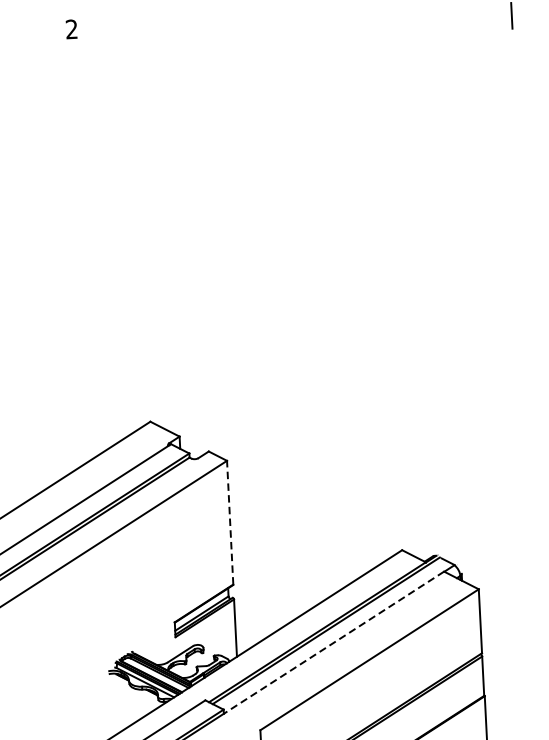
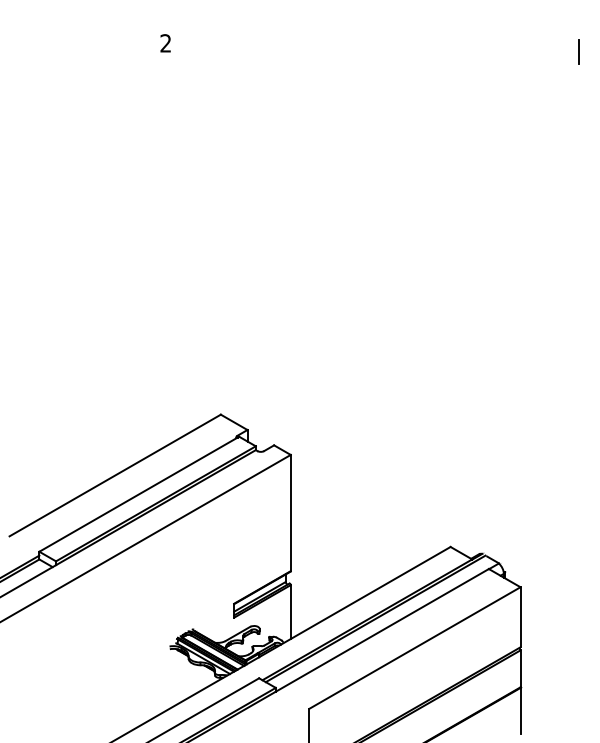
line: (229, 522) -> (290, 512), dashed -> solid
line: (334, 642) -> (382, 630), dashed -> solid

